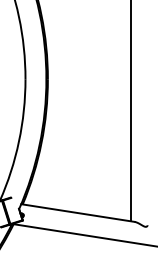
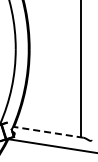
line: (78, 213) -> (48, 132), solid -> dashed

